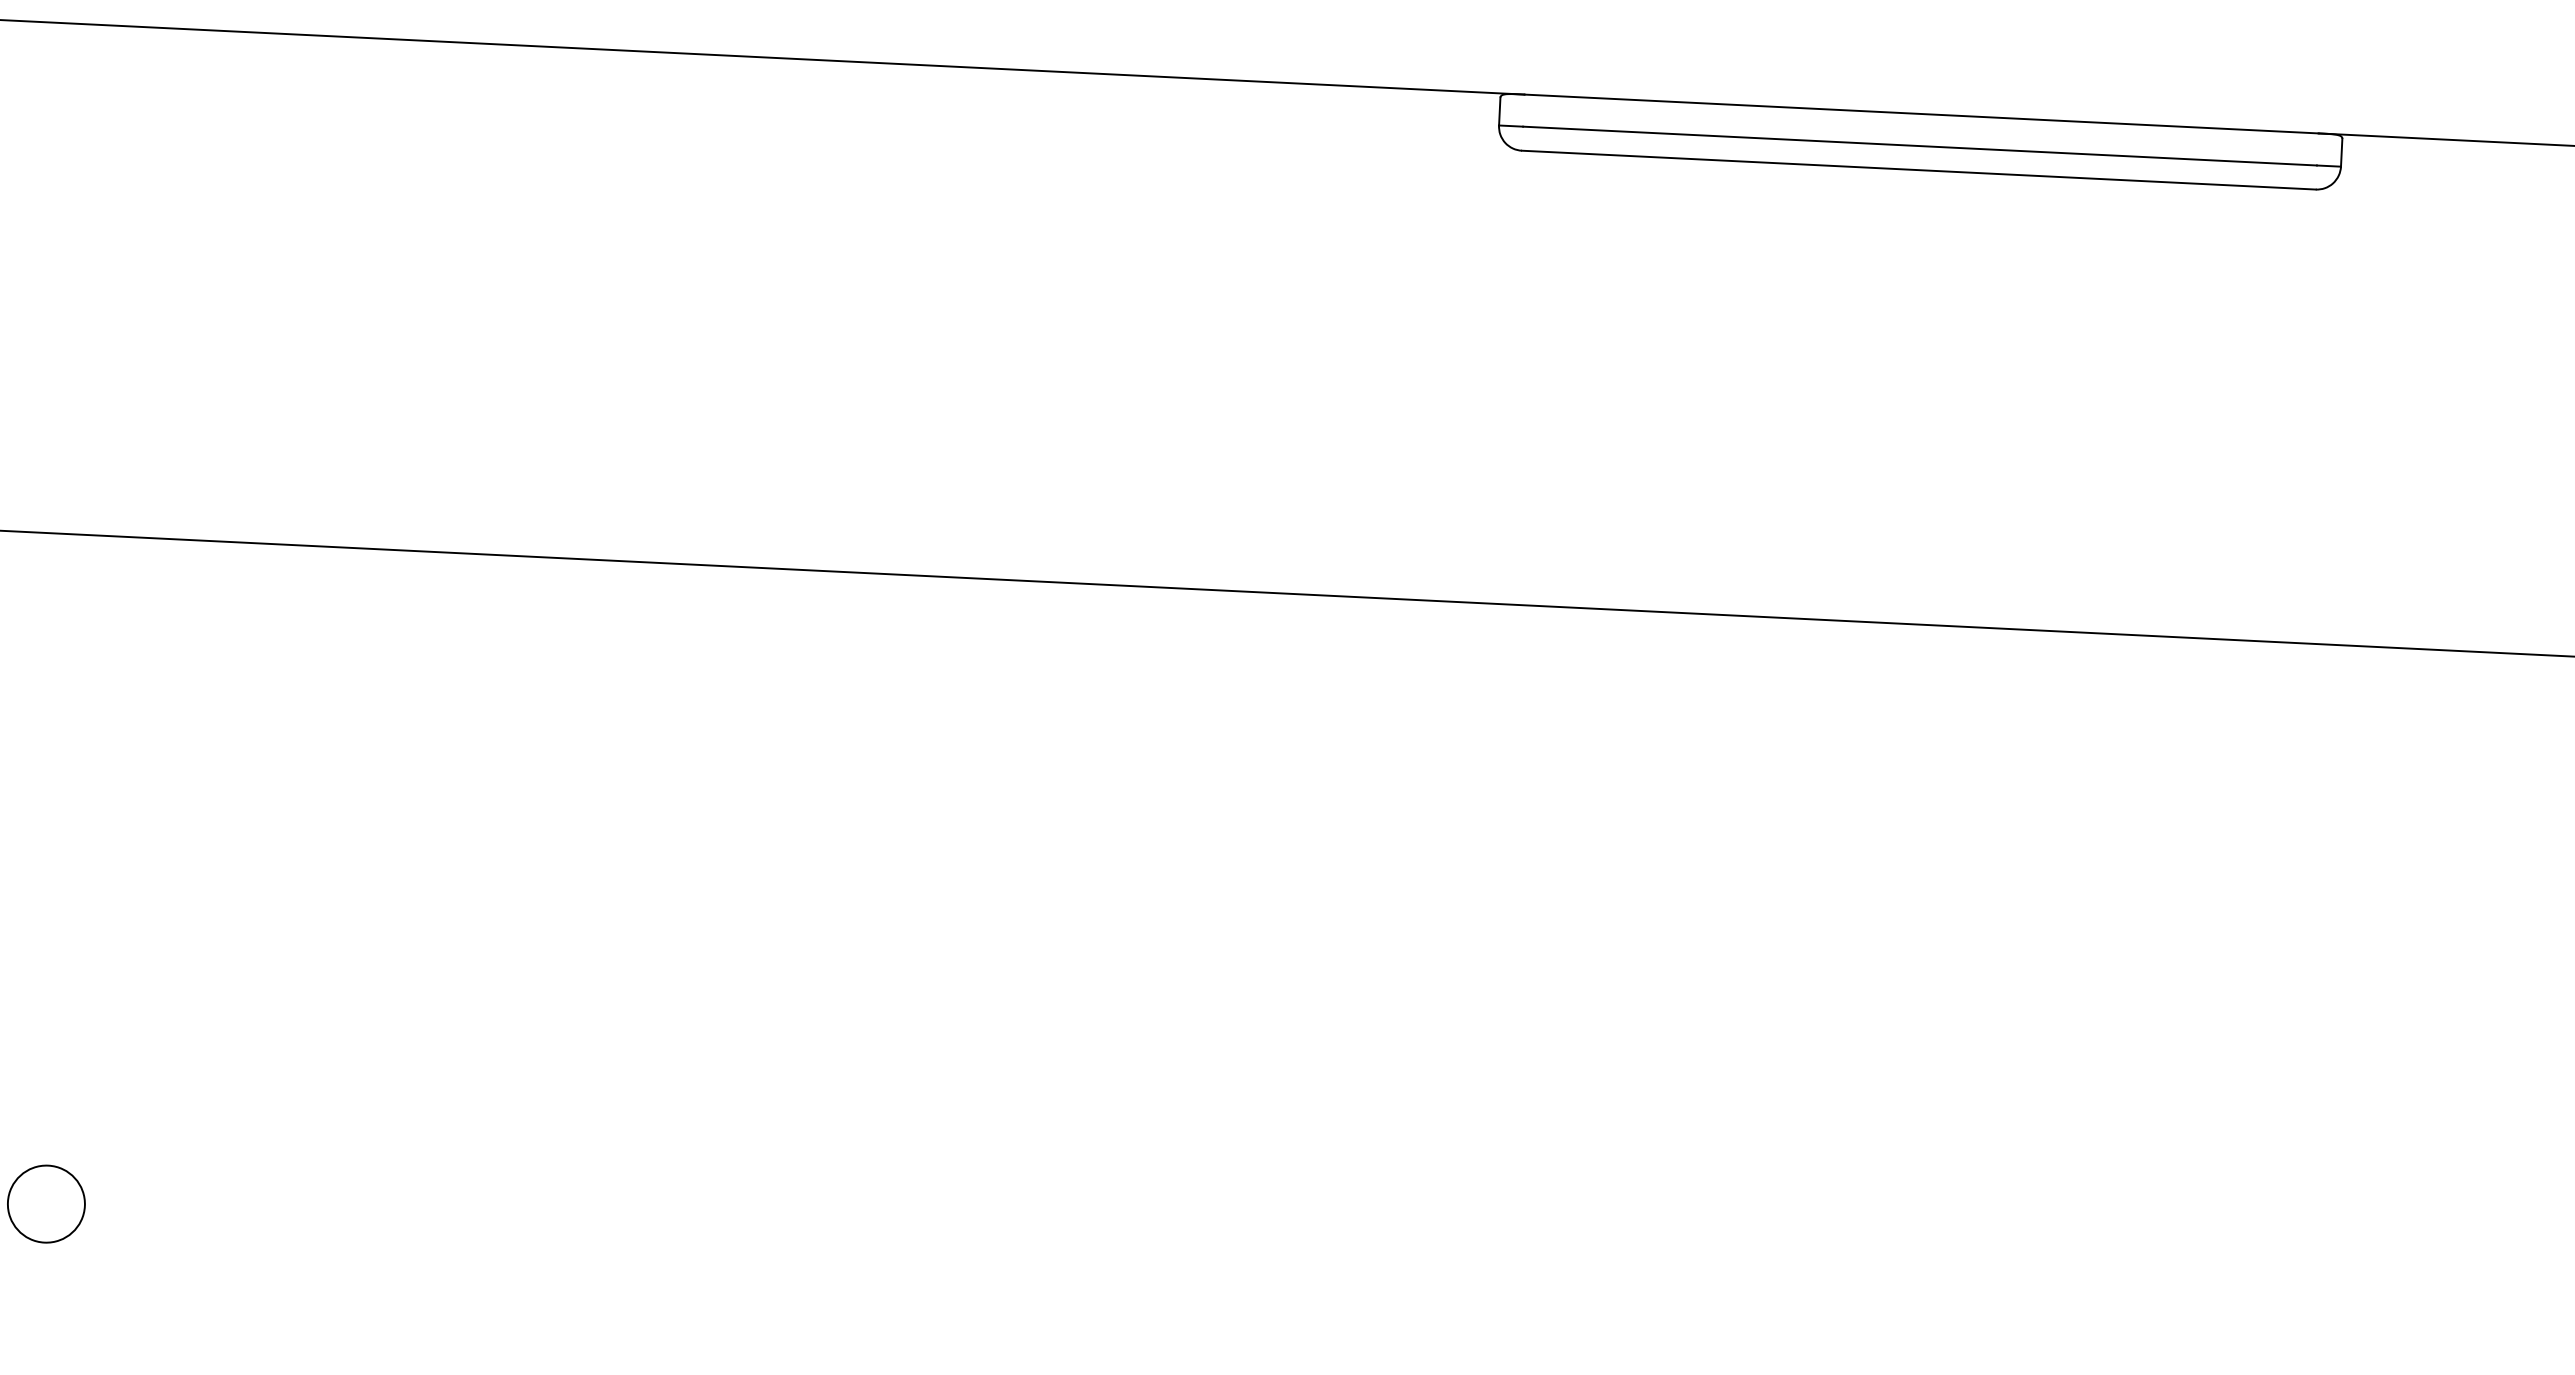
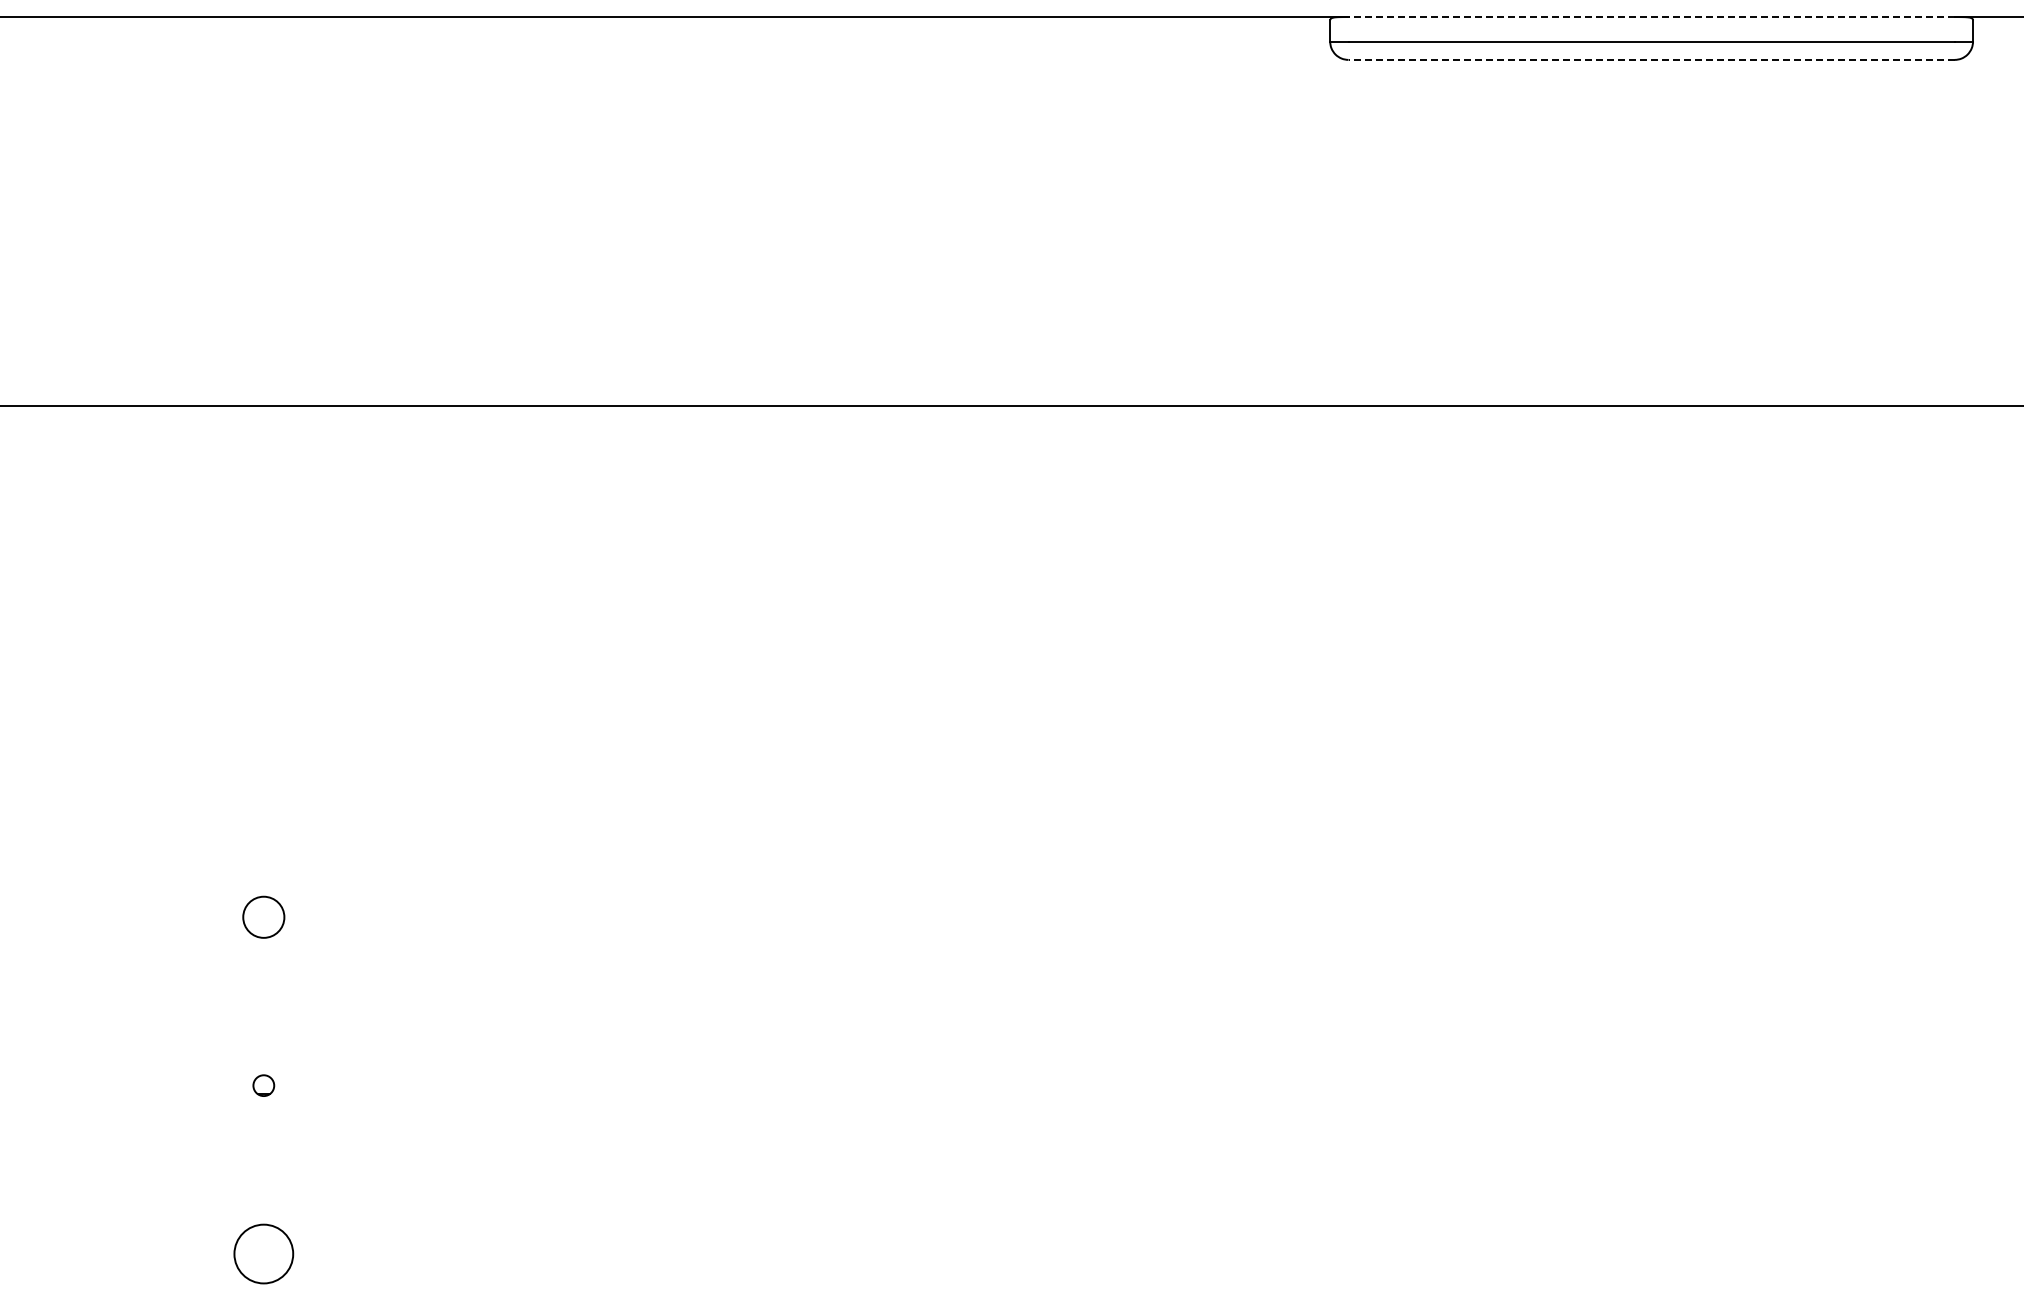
line: (1921, 114) -> (1651, 17), solid -> dashed
line: (1918, 169) -> (1651, 59), solid -> dashed
circle: (46, 1203) -> (263, 916), size x0.7

